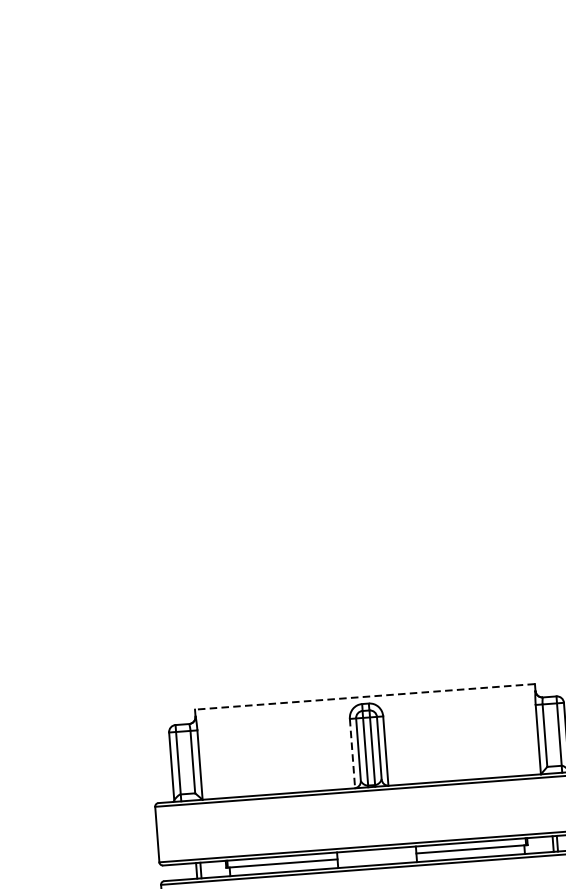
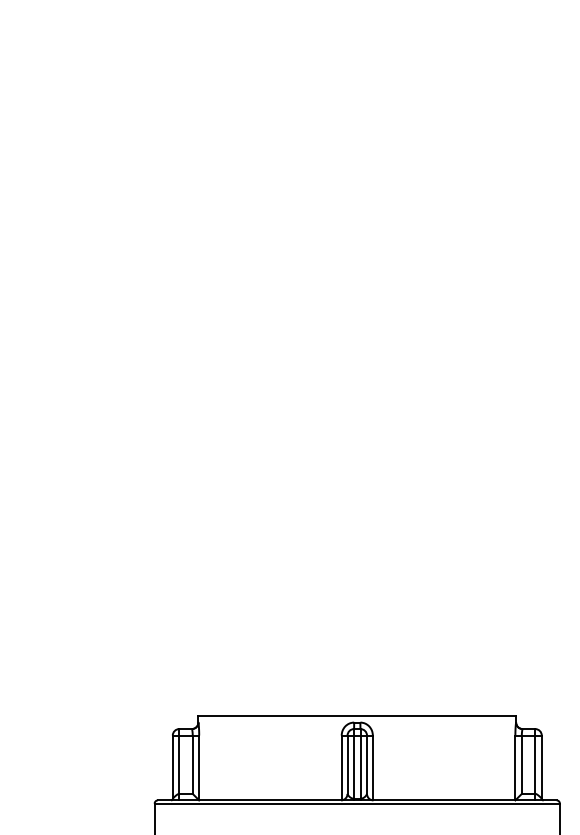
line: (365, 697) -> (357, 716), dashed -> solid
line: (352, 754) -> (341, 768), dashed -> solid

